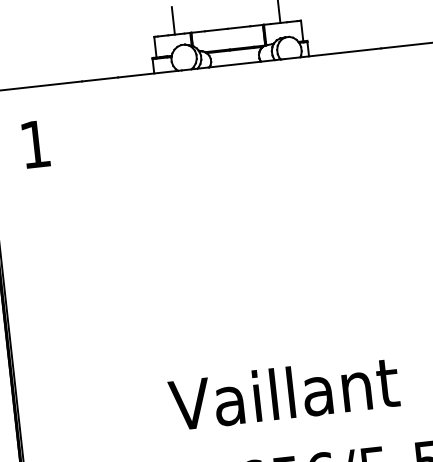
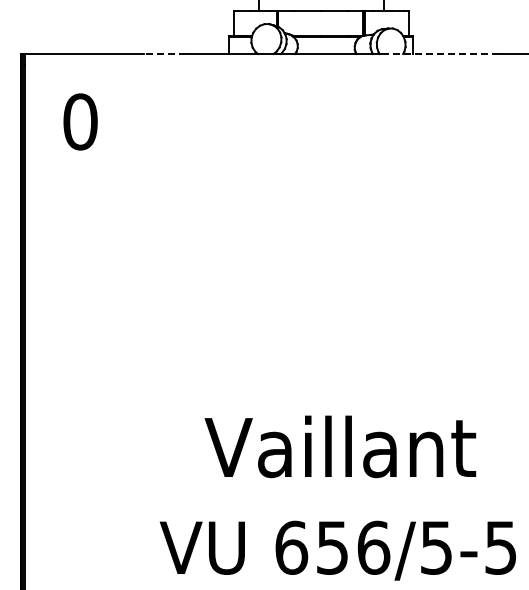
line: (332, 54) -> (441, 54), solid -> dashed
line: (99, 79) -> (164, 54), solid -> dashed
text: (35, 144) -> (80, 121), 1 -> 0

